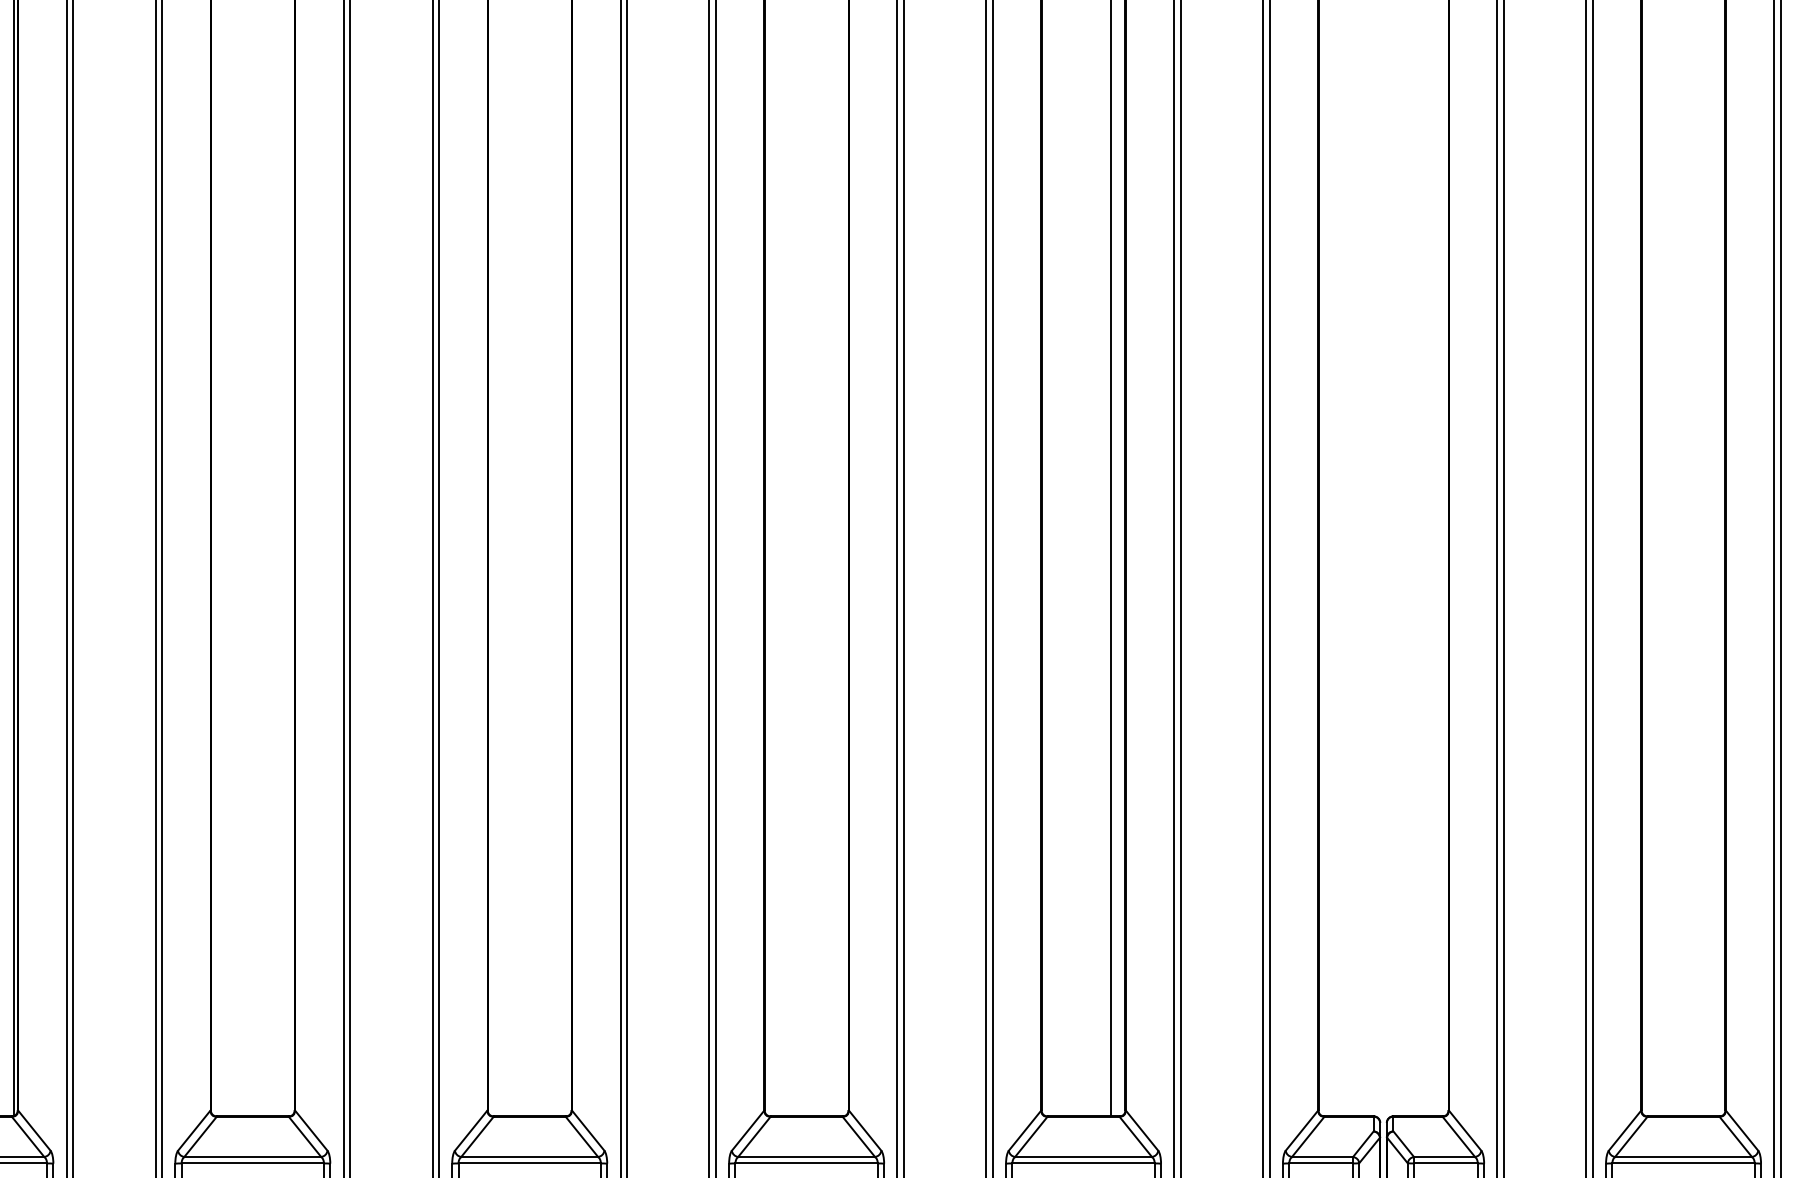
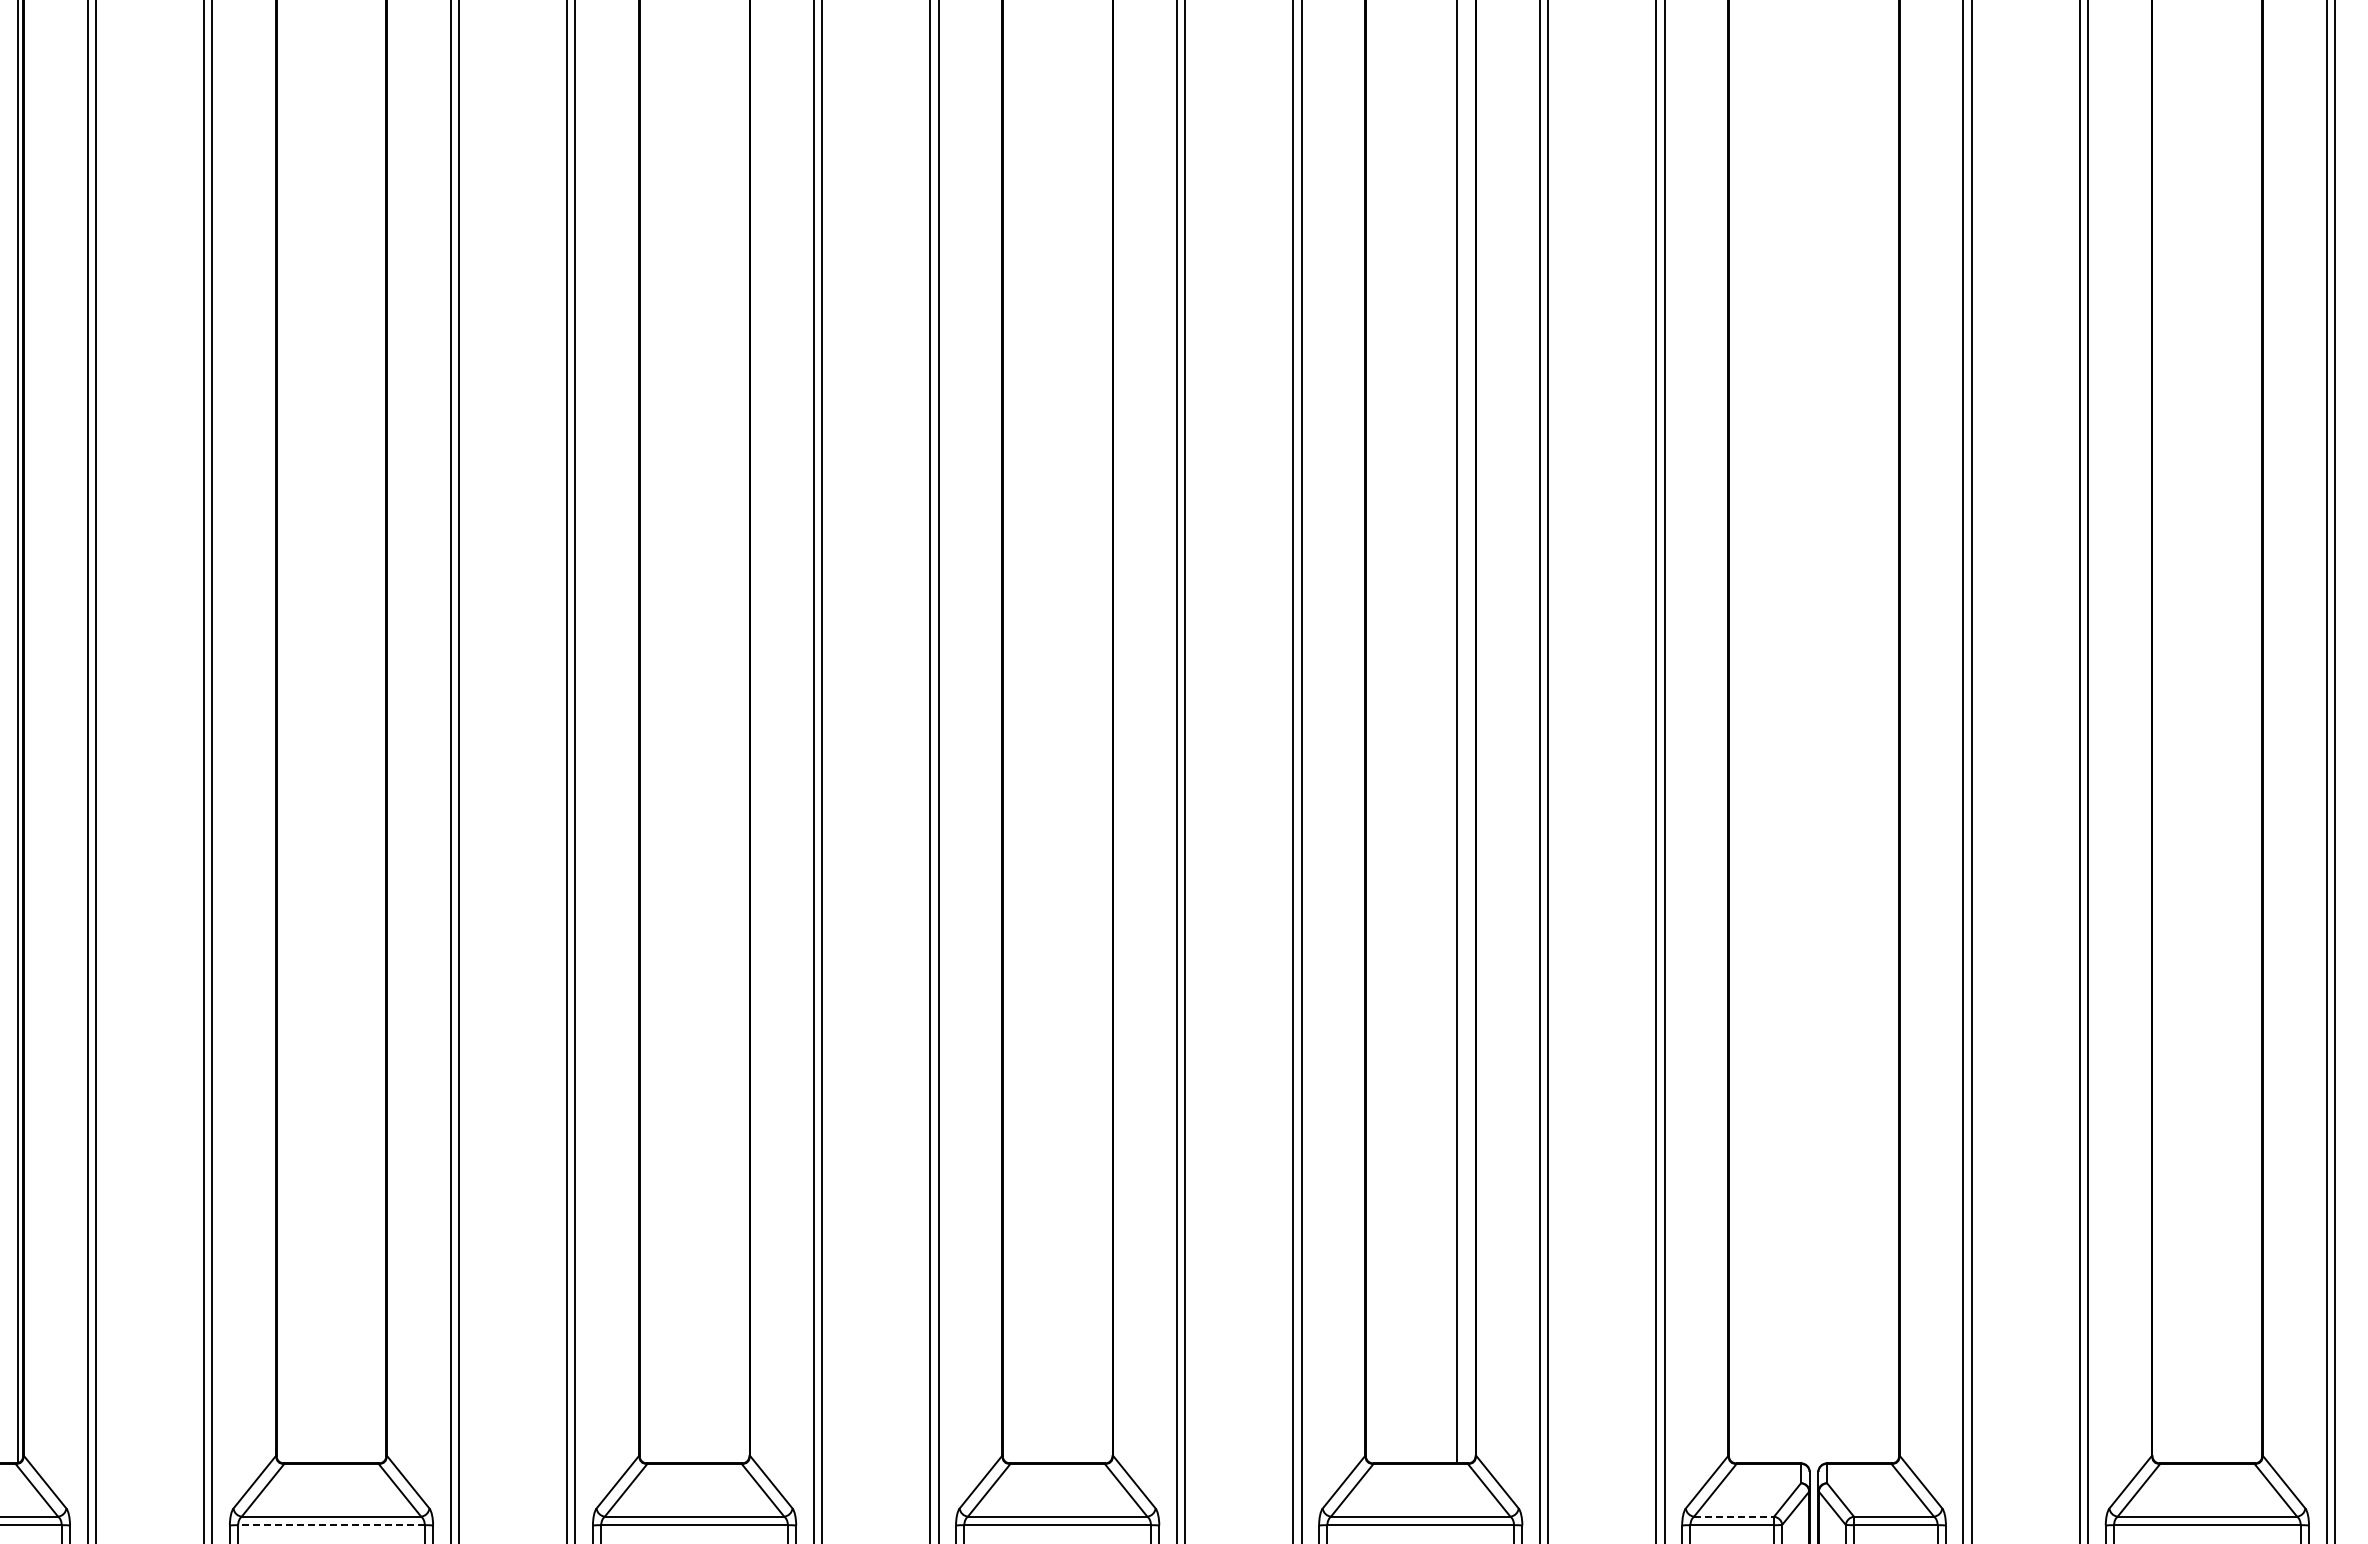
line: (1322, 1156) -> (1734, 1516), solid -> dashed
line: (252, 1163) -> (331, 1525), solid -> dashed

